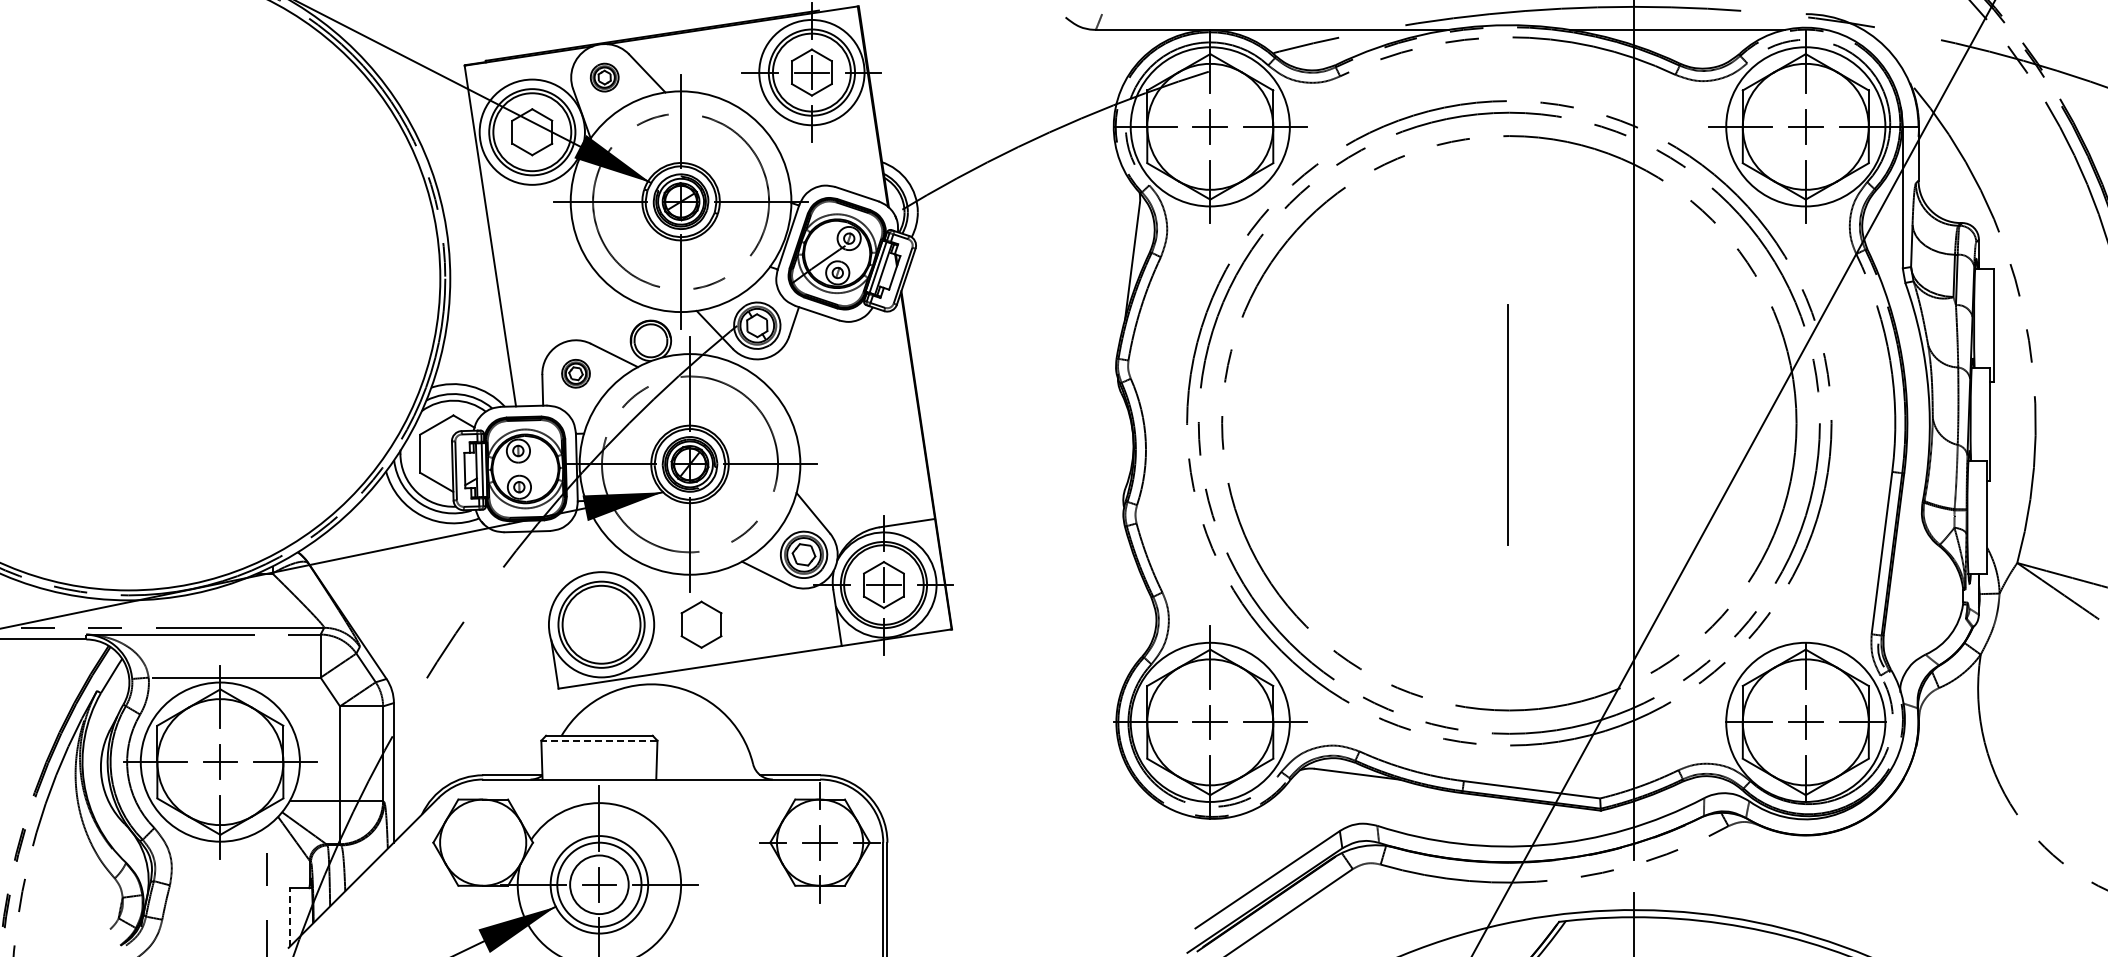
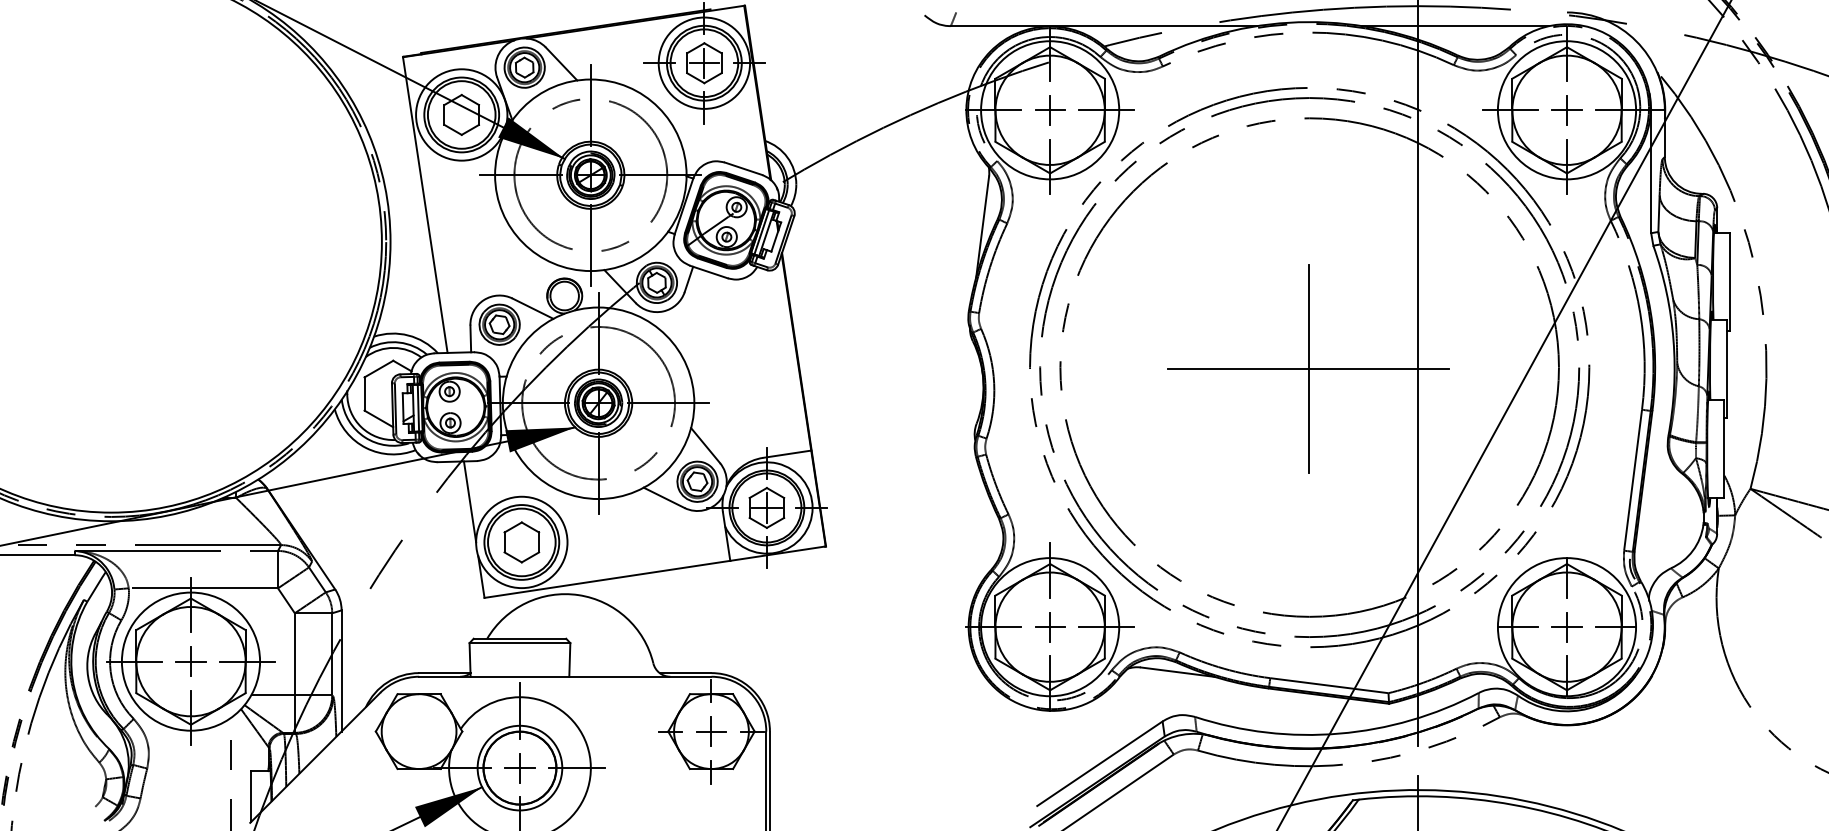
part: (604, 77) -> (524, 67), size x1.67
part: (575, 373) -> (499, 324), size x1.67
line: (1508, 424) -> (1308, 368), added
line: (541, 577) -> (469, 501), added
part: (701, 624) -> (521, 542), moved
line: (598, 740) -> (519, 642), dashed -> solid
circle: (599, 884) -> (520, 767), size x1.43
line: (289, 916) -> (250, 795), dashed -> solid

